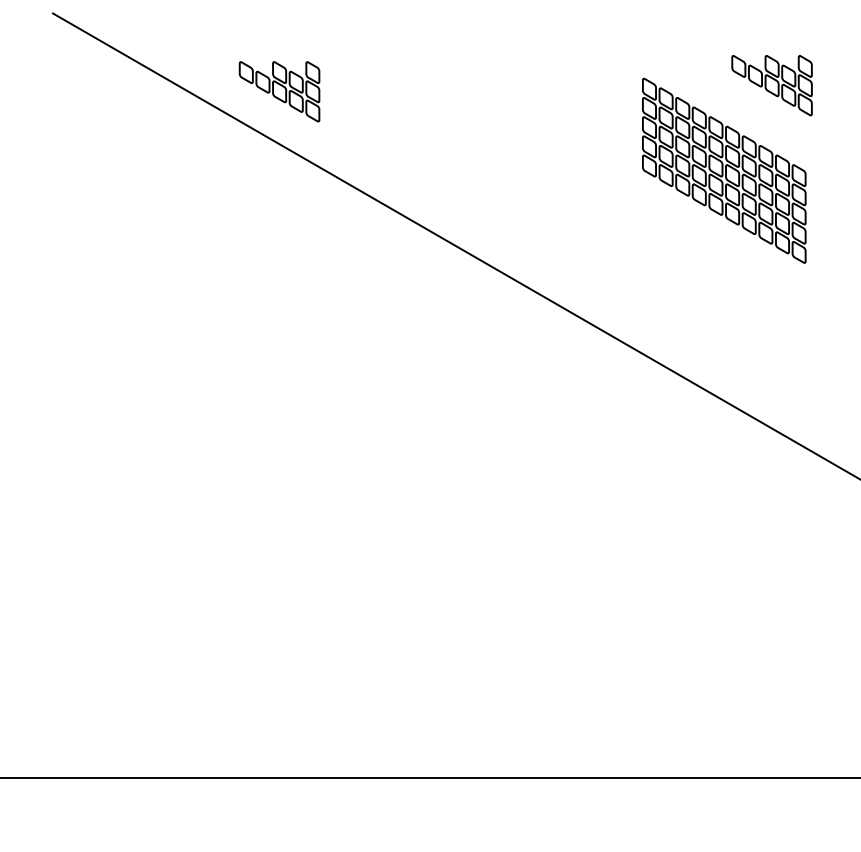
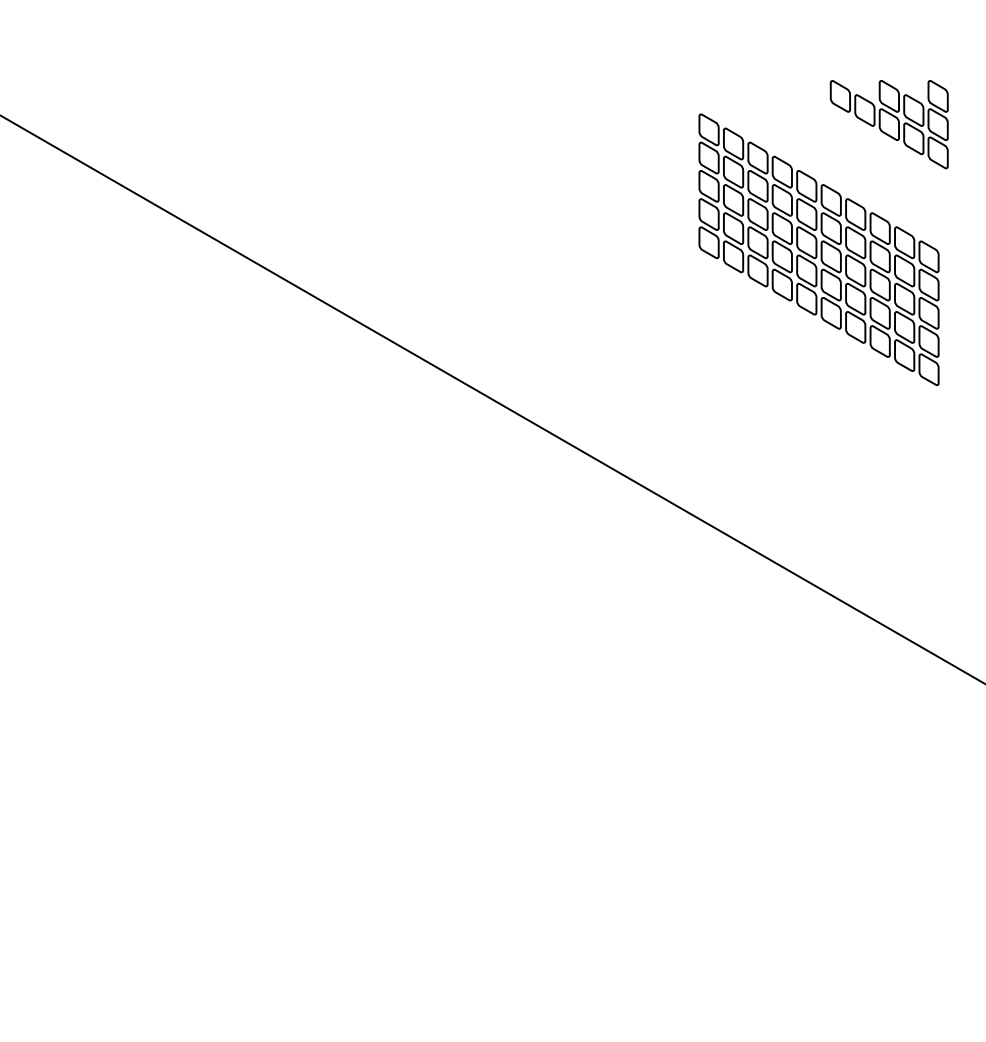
part: (279, 91) -> (165, 133), removed

